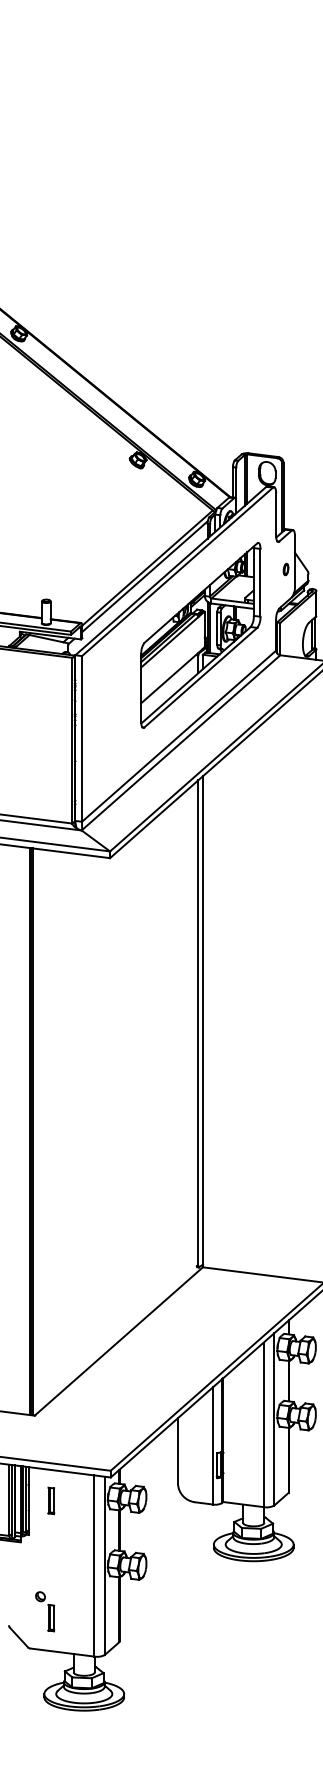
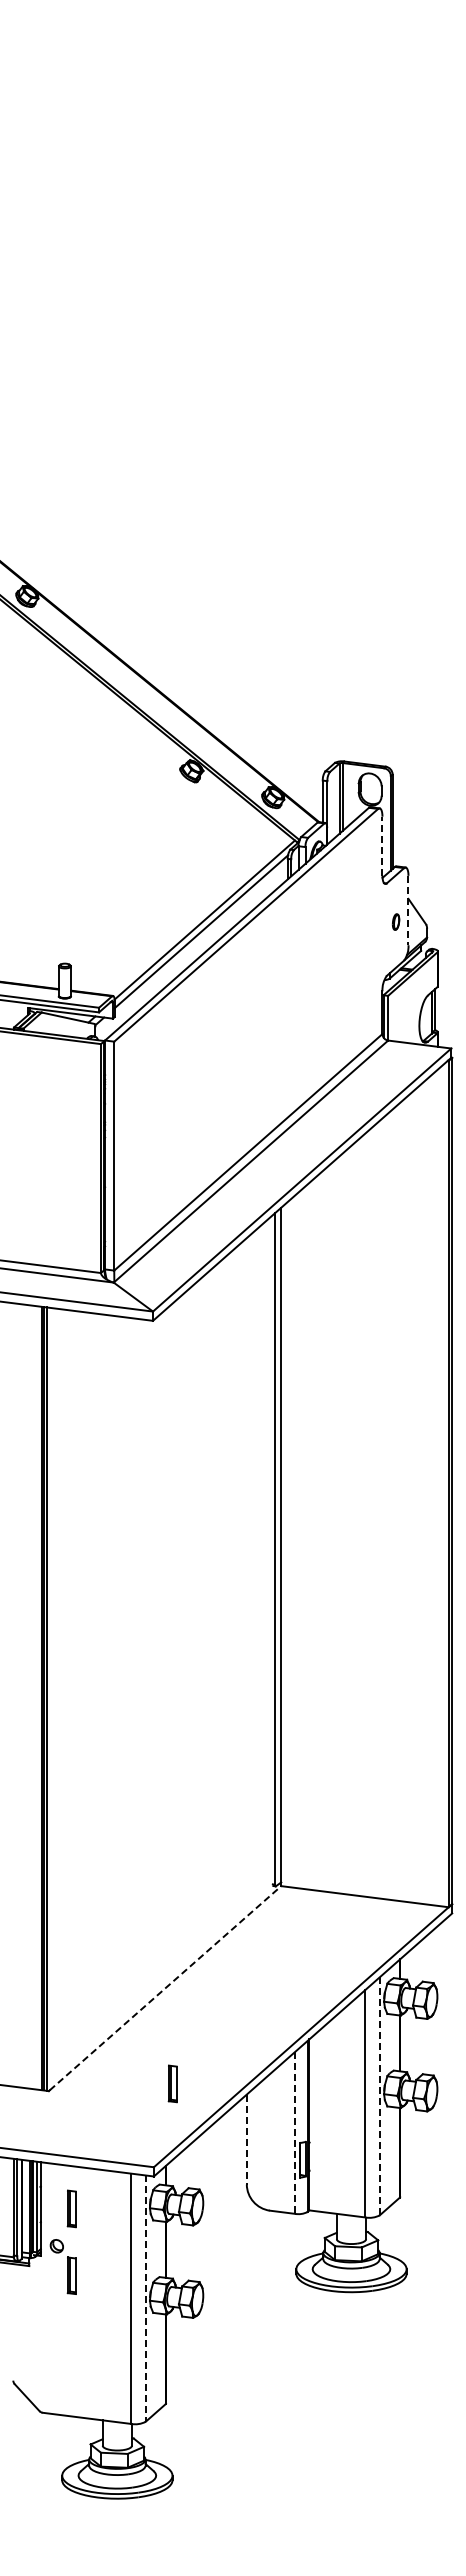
line: (276, 514) -> (382, 845), solid -> dashed
line: (295, 561) -> (408, 910), solid -> dashed
part: (200, 634) -> (278, 1012), removed
line: (119, 1340) -> (165, 1987), solid -> dashed
part: (124, 1410) -> (172, 2083), added
line: (274, 1419) -> (379, 2096), solid -> dashed
line: (213, 1445) -> (295, 2132), solid -> dashed
line: (177, 1451) -> (246, 2140), solid -> dashed
line: (104, 1566) -> (145, 2299), solid -> dashed
part: (44, 1611) -> (62, 2266), moved

